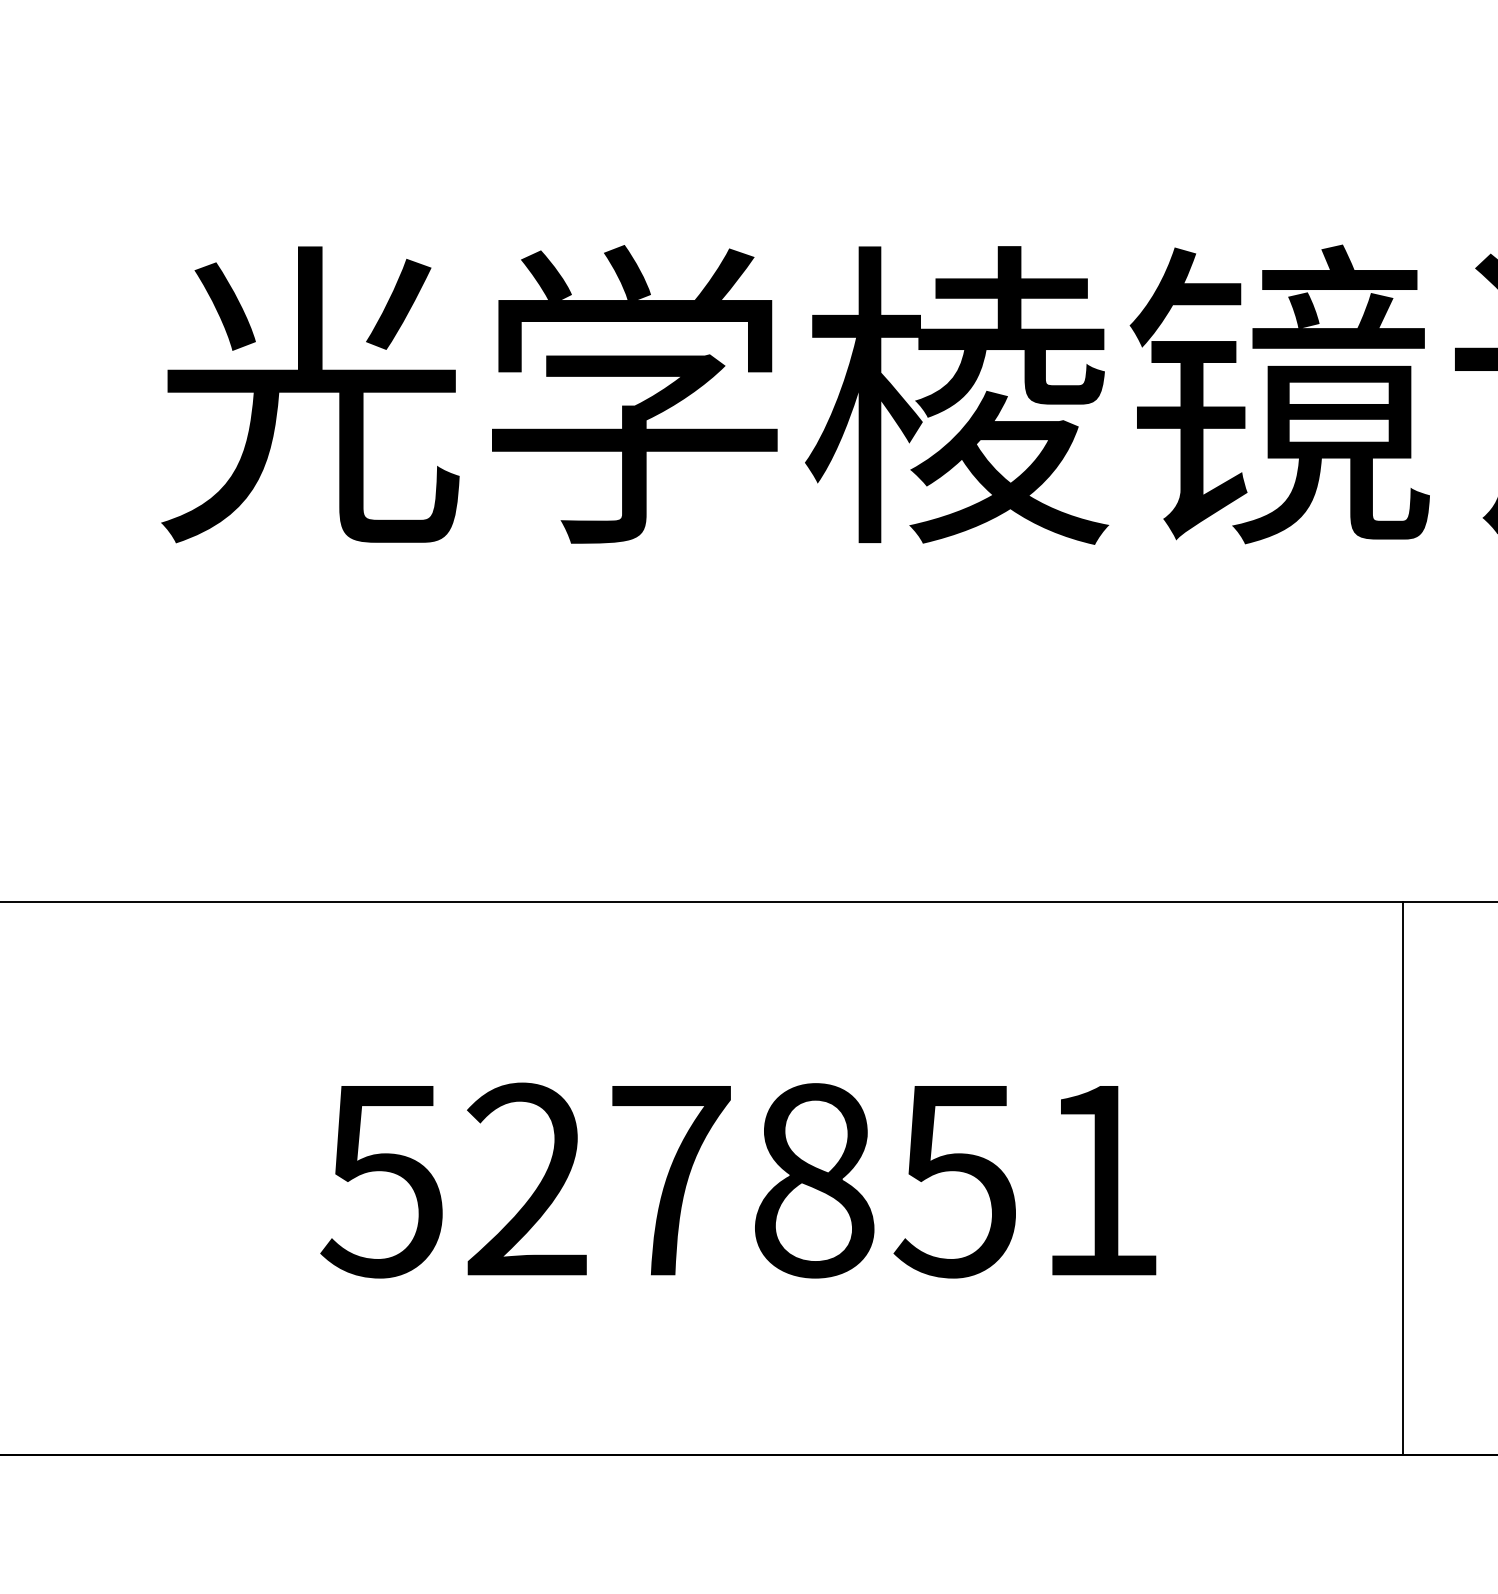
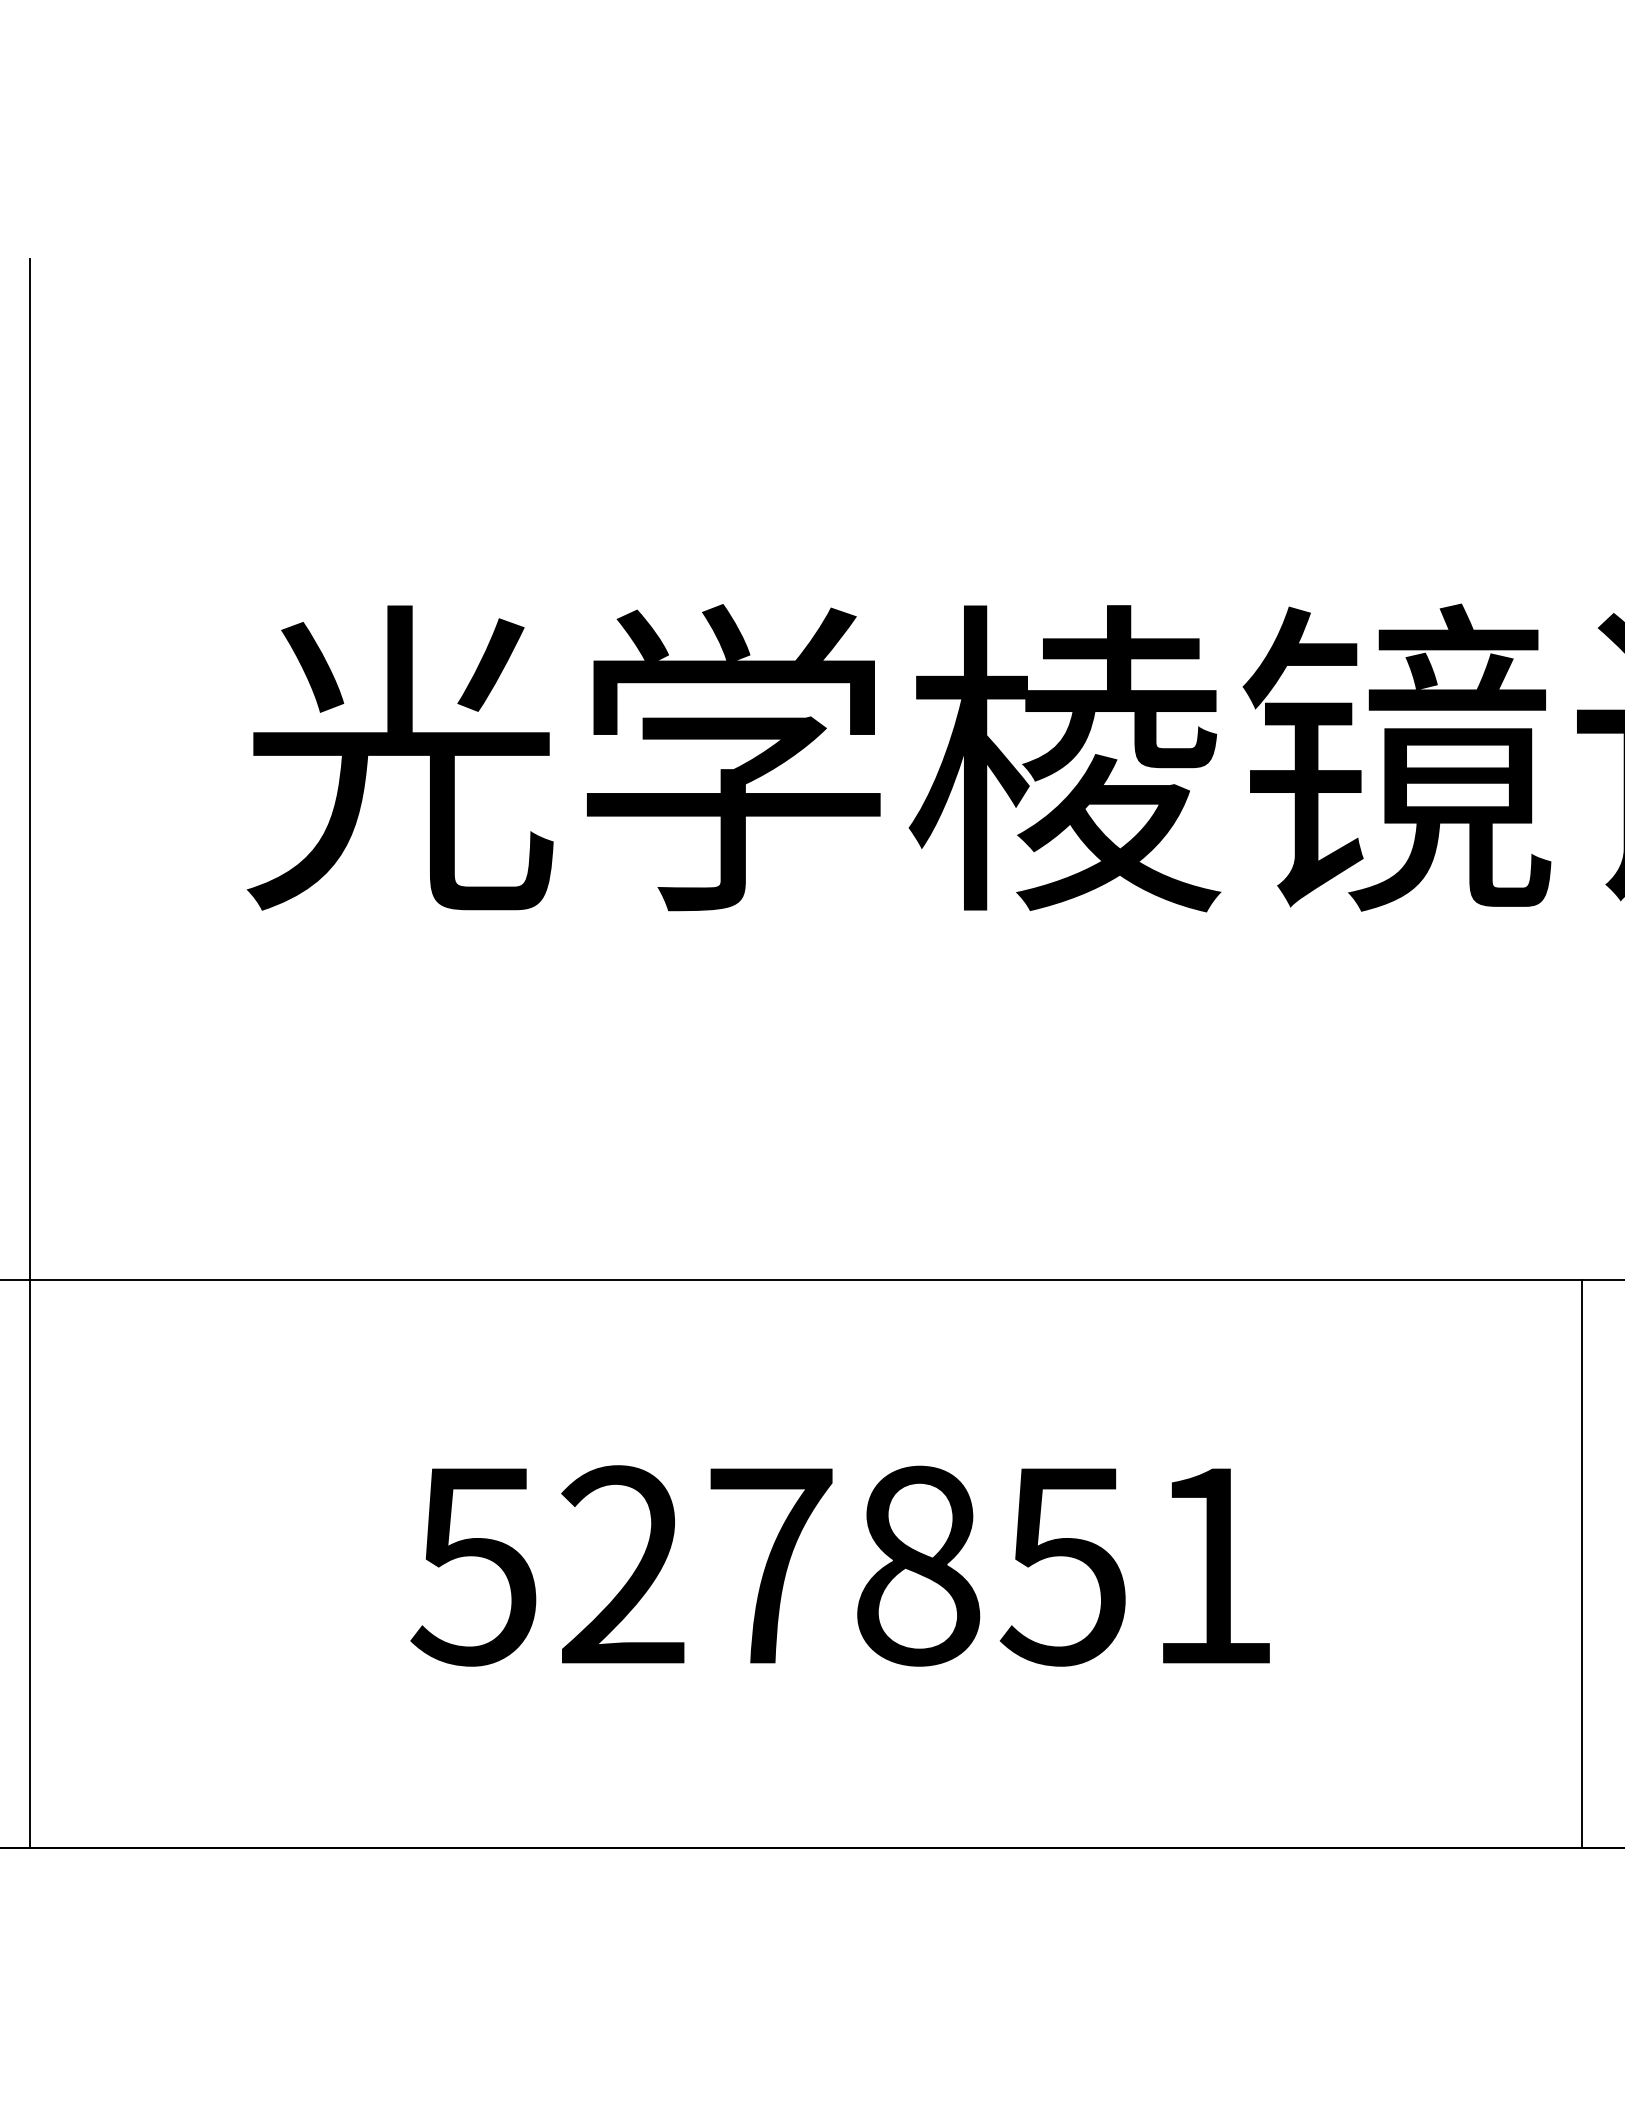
line: (1402, 1178) -> (1582, 1563), moved

